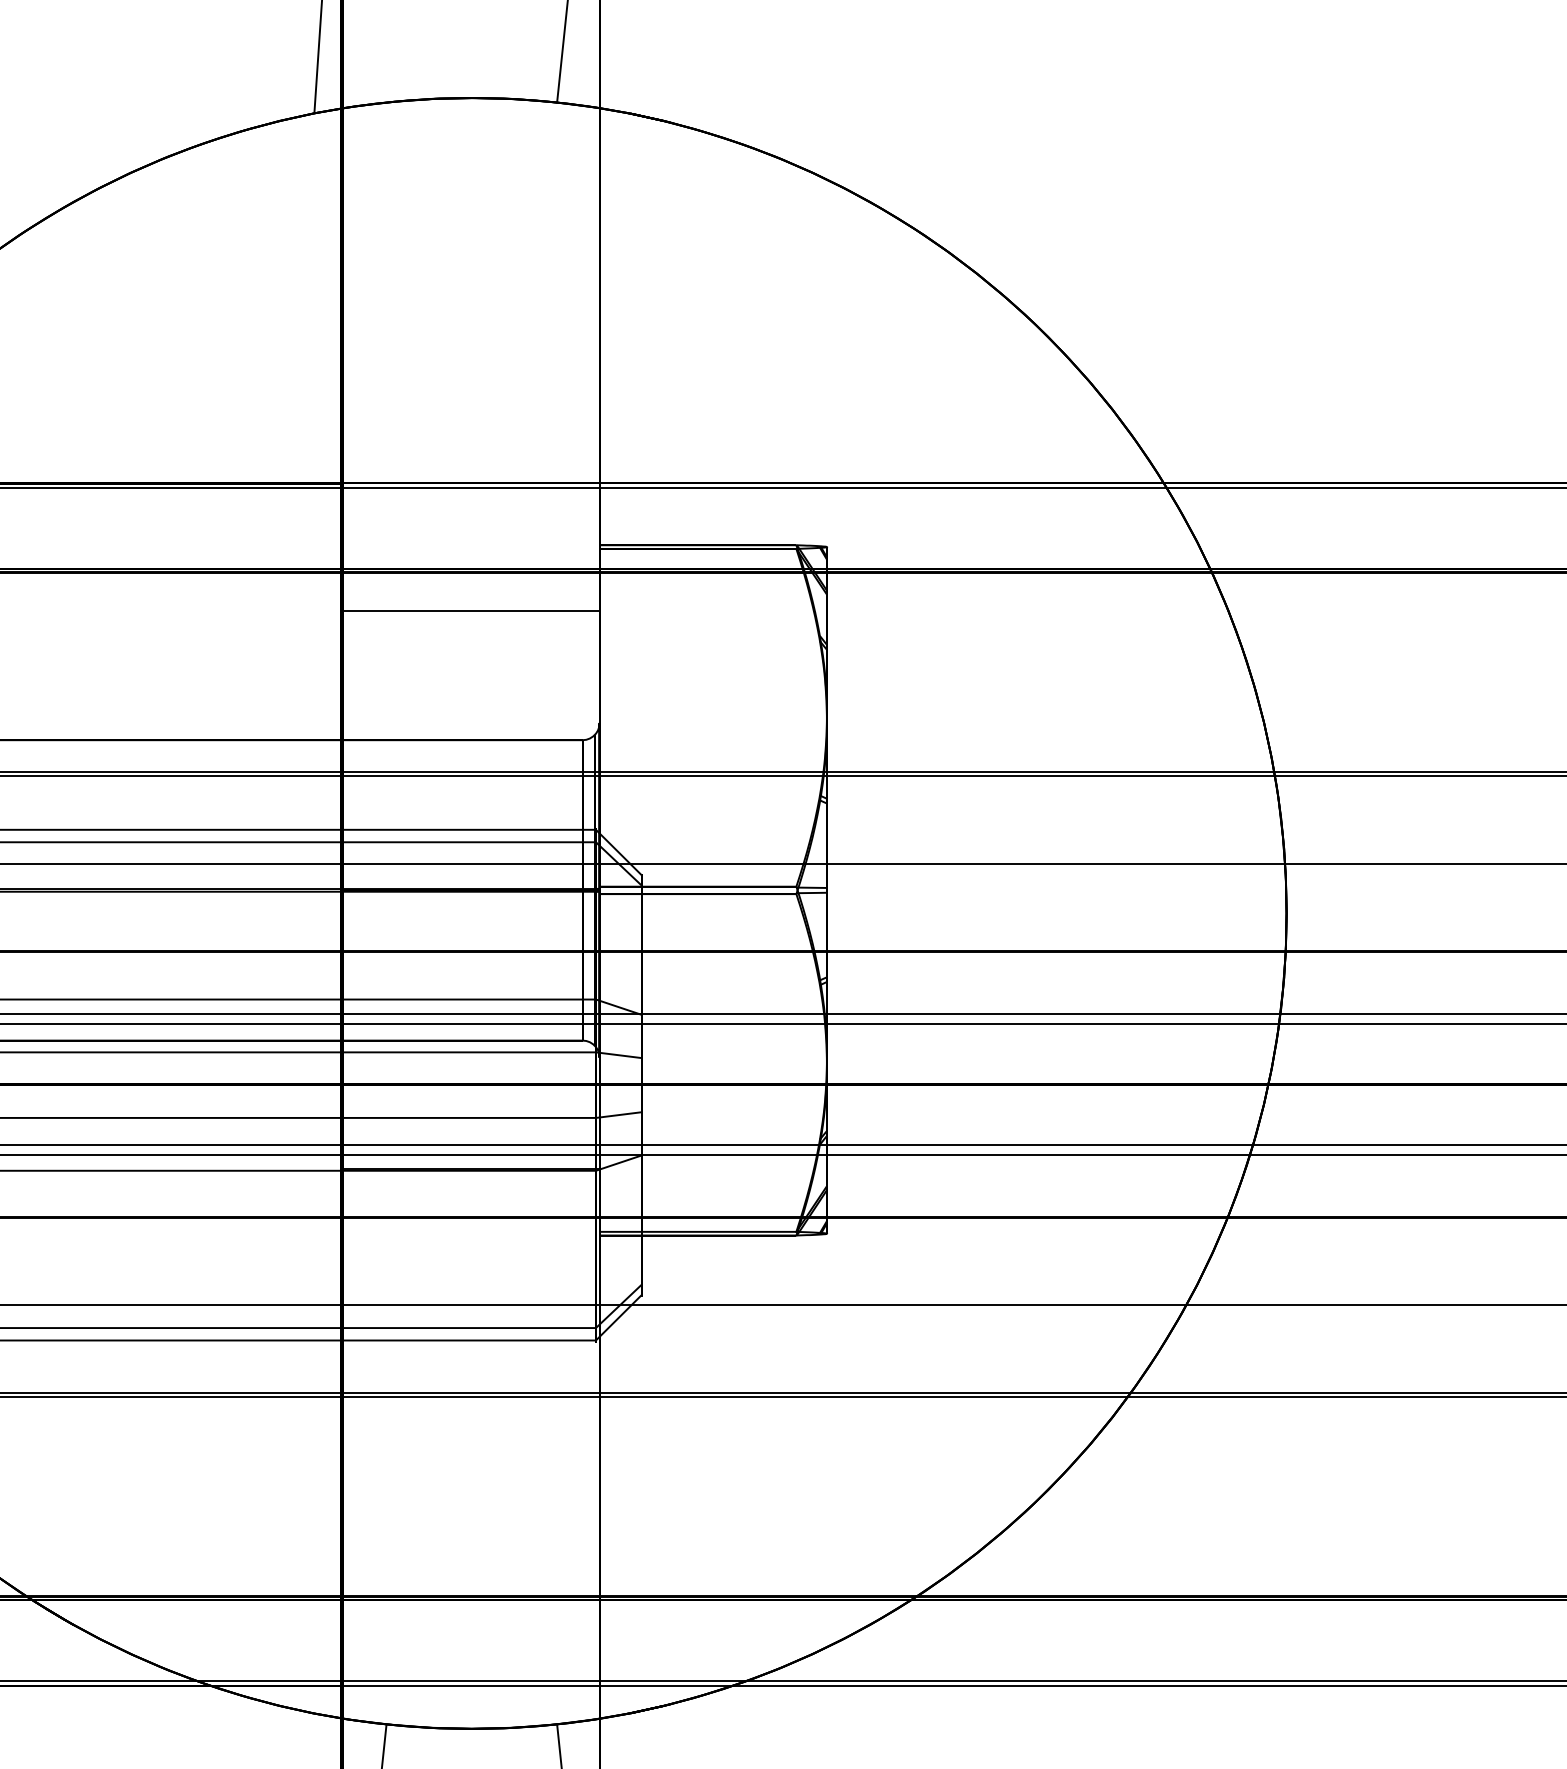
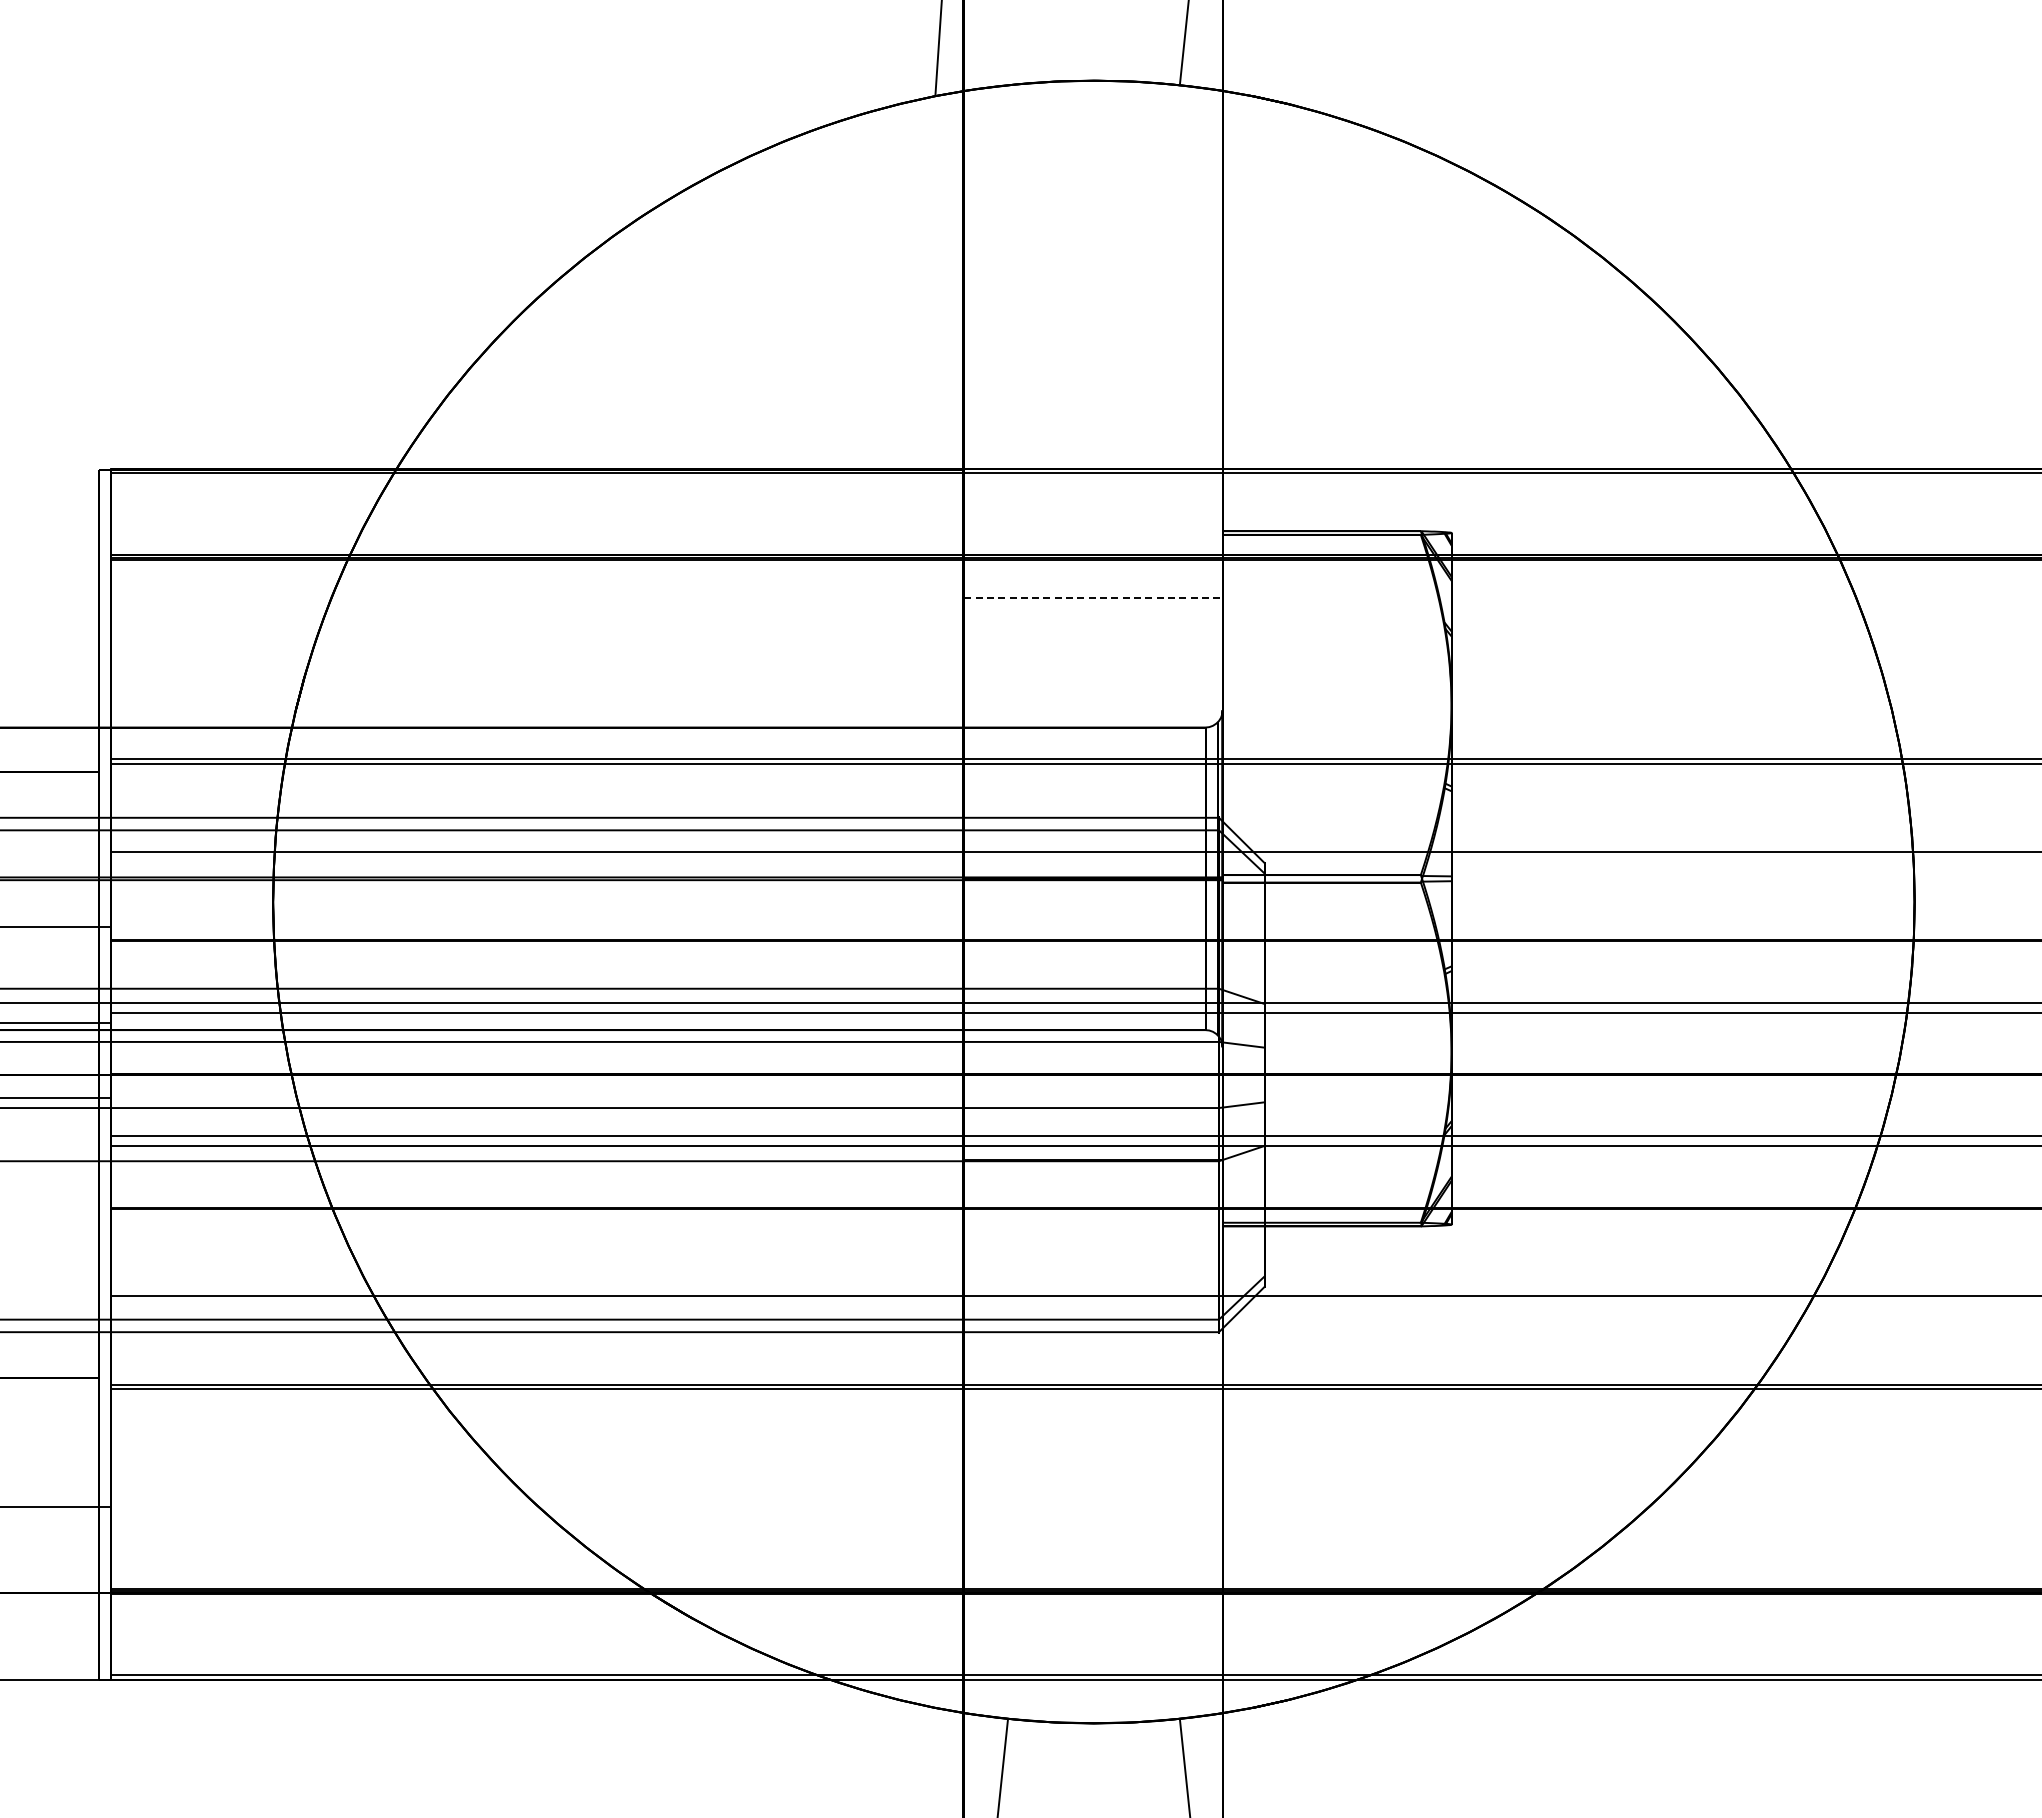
line: (471, 611) -> (1093, 597), solid -> dashed

